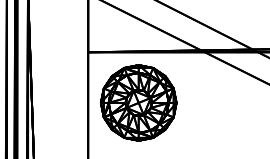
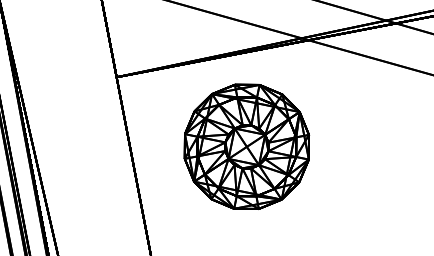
part: (138, 102) -> (246, 146), moved

